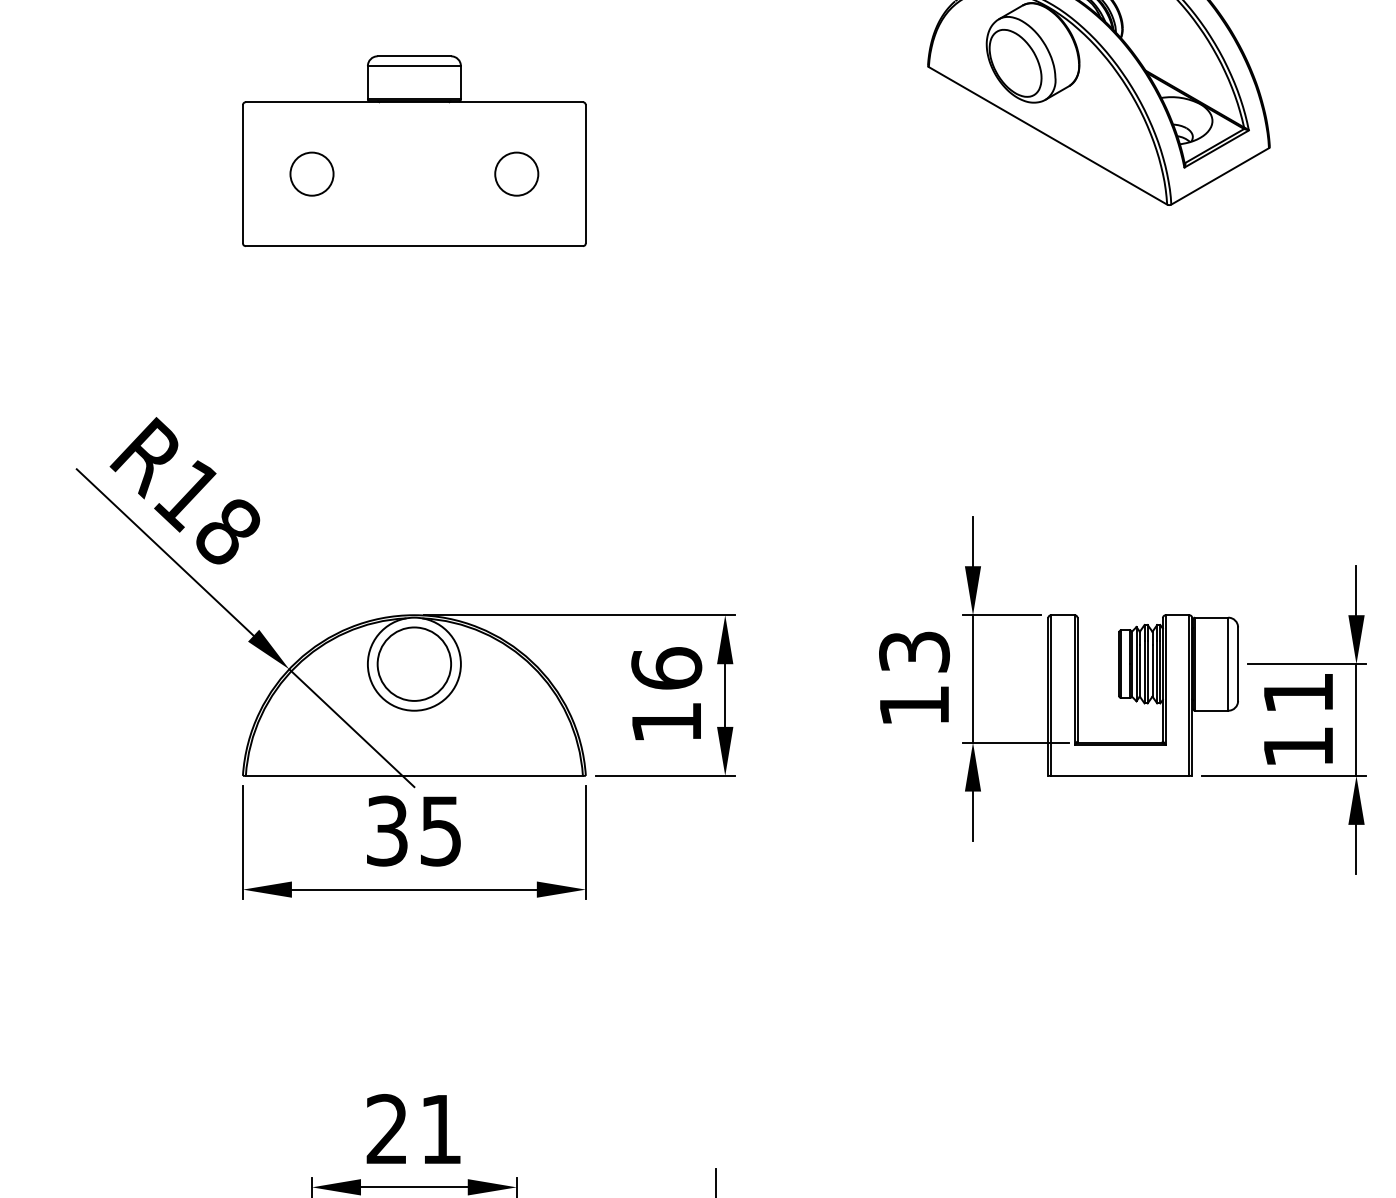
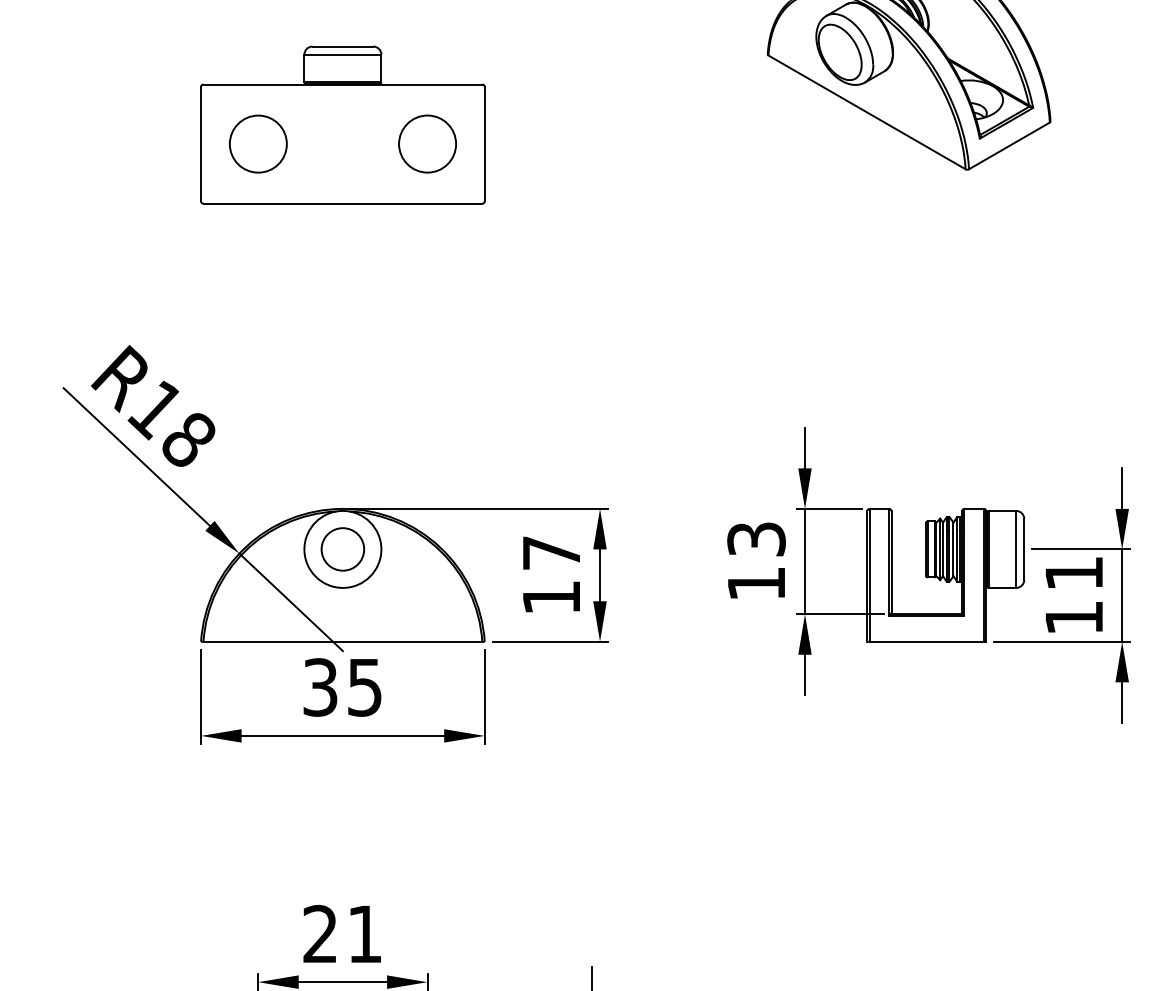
circle: (311, 173) -> (257, 143), size x1.6
circle: (516, 173) -> (427, 143), size x1.6
circle: (413, 664) -> (342, 549), size x0.7
text: (666, 667) -> (551, 552), 16 -> 17

